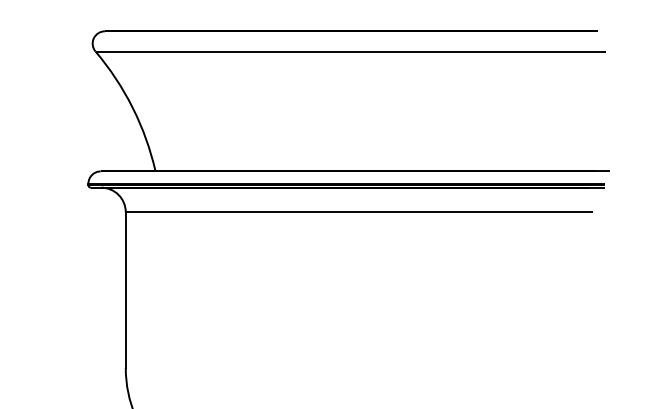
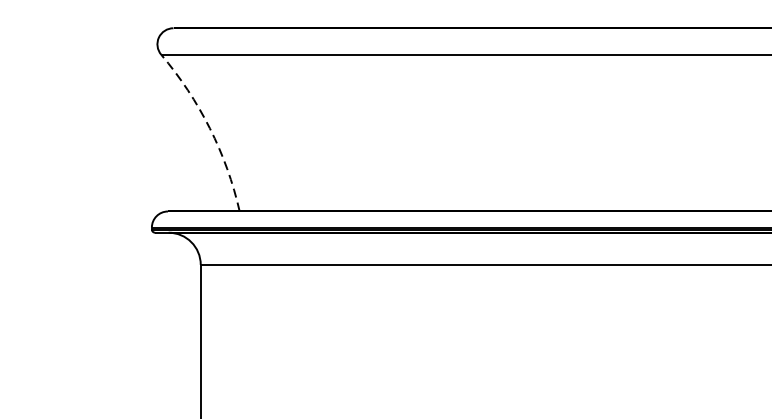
arc: (132, 107) -> (209, 127), solid -> dashed

